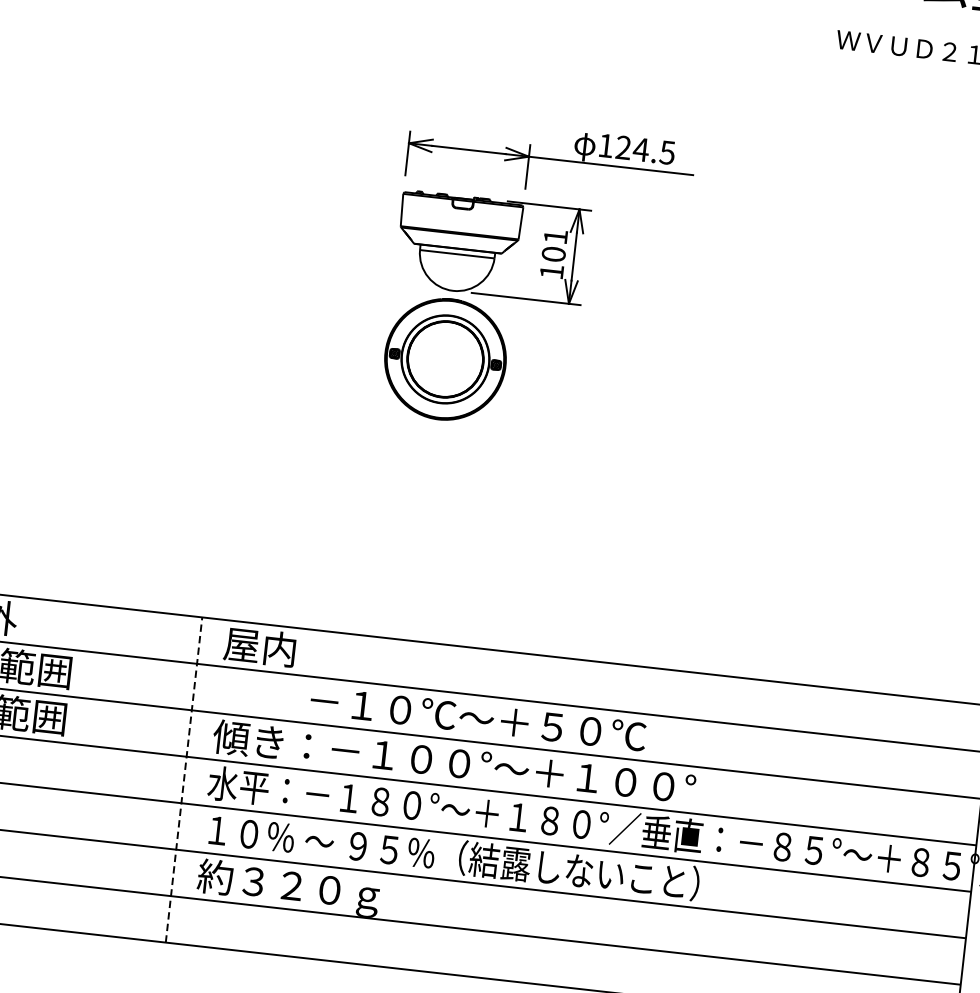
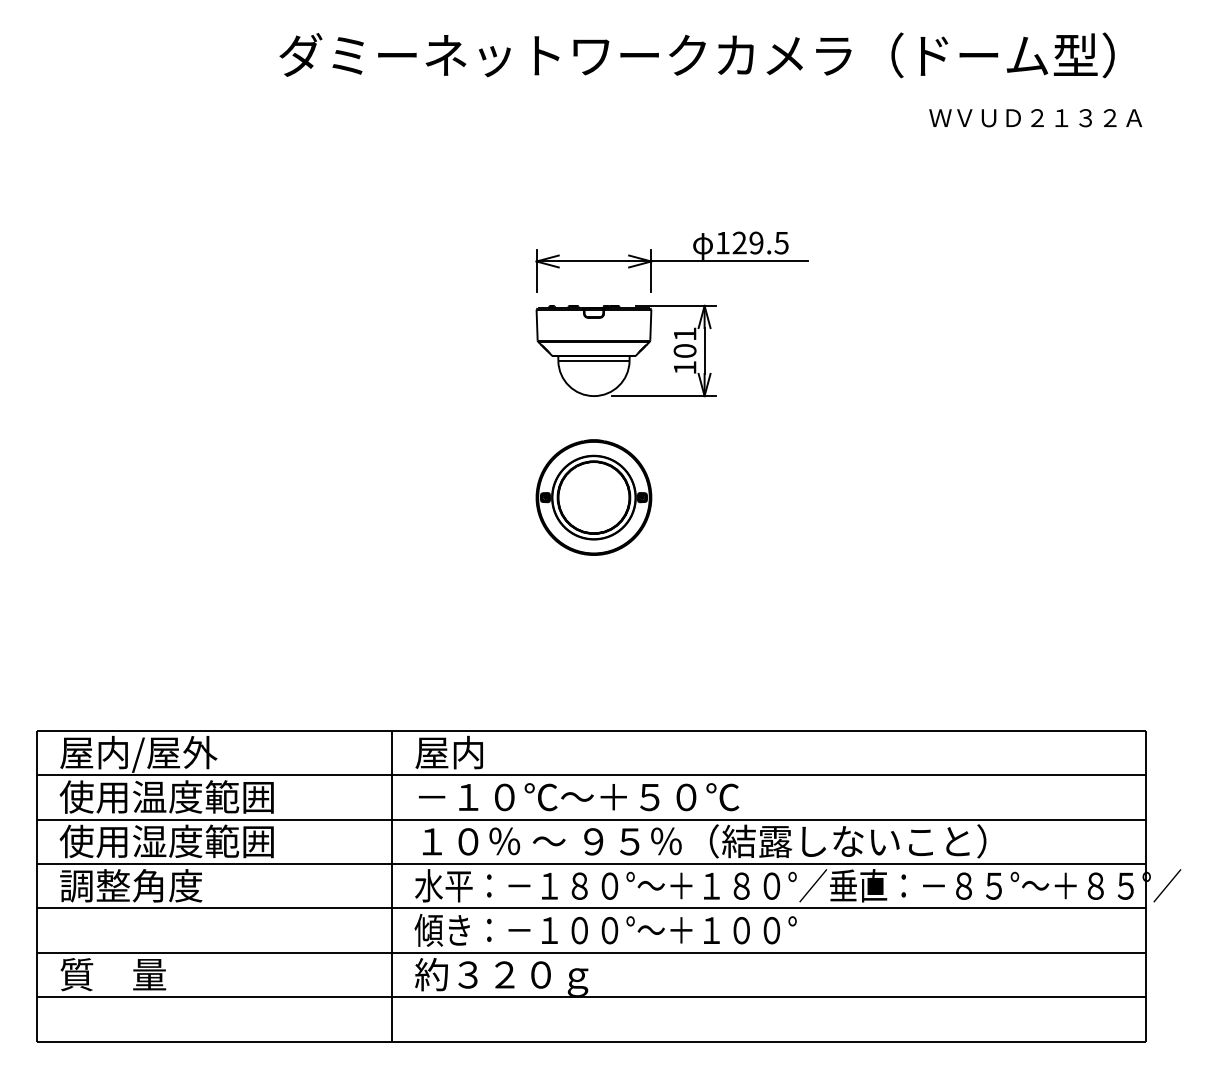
text: (640, 149) -> (755, 242), 124.5 -> 129.5
part: (445, 359) -> (593, 497), moved
text: (478, 719) -> (579, 797), moved
text: (512, 769) -> (700, 841), 傾き：－１００°～＋１００° -> １０％ ～ ９５％（結露しないこと）
line: (183, 779) -> (391, 885), dashed -> solid
text: (450, 856) -> (651, 930), １０％ ～ ９５％（結露しないこと） -> 傾き：－１００°～＋１００°

